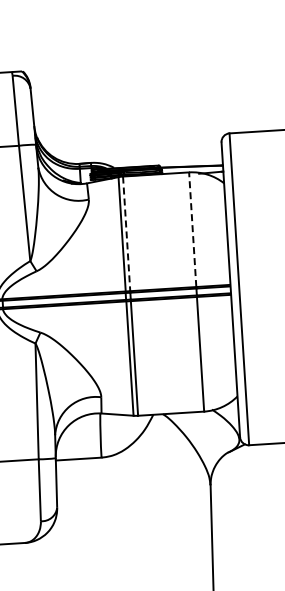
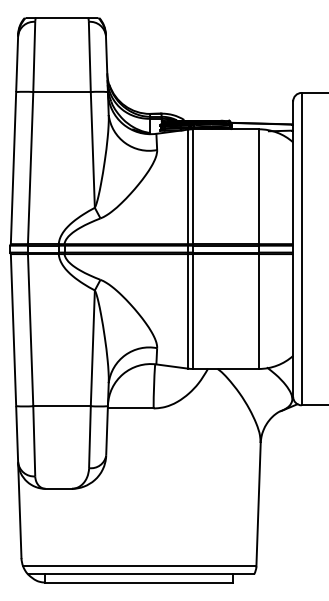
line: (192, 229) -> (258, 186), dashed -> solid
line: (126, 234) -> (192, 187), dashed -> solid

